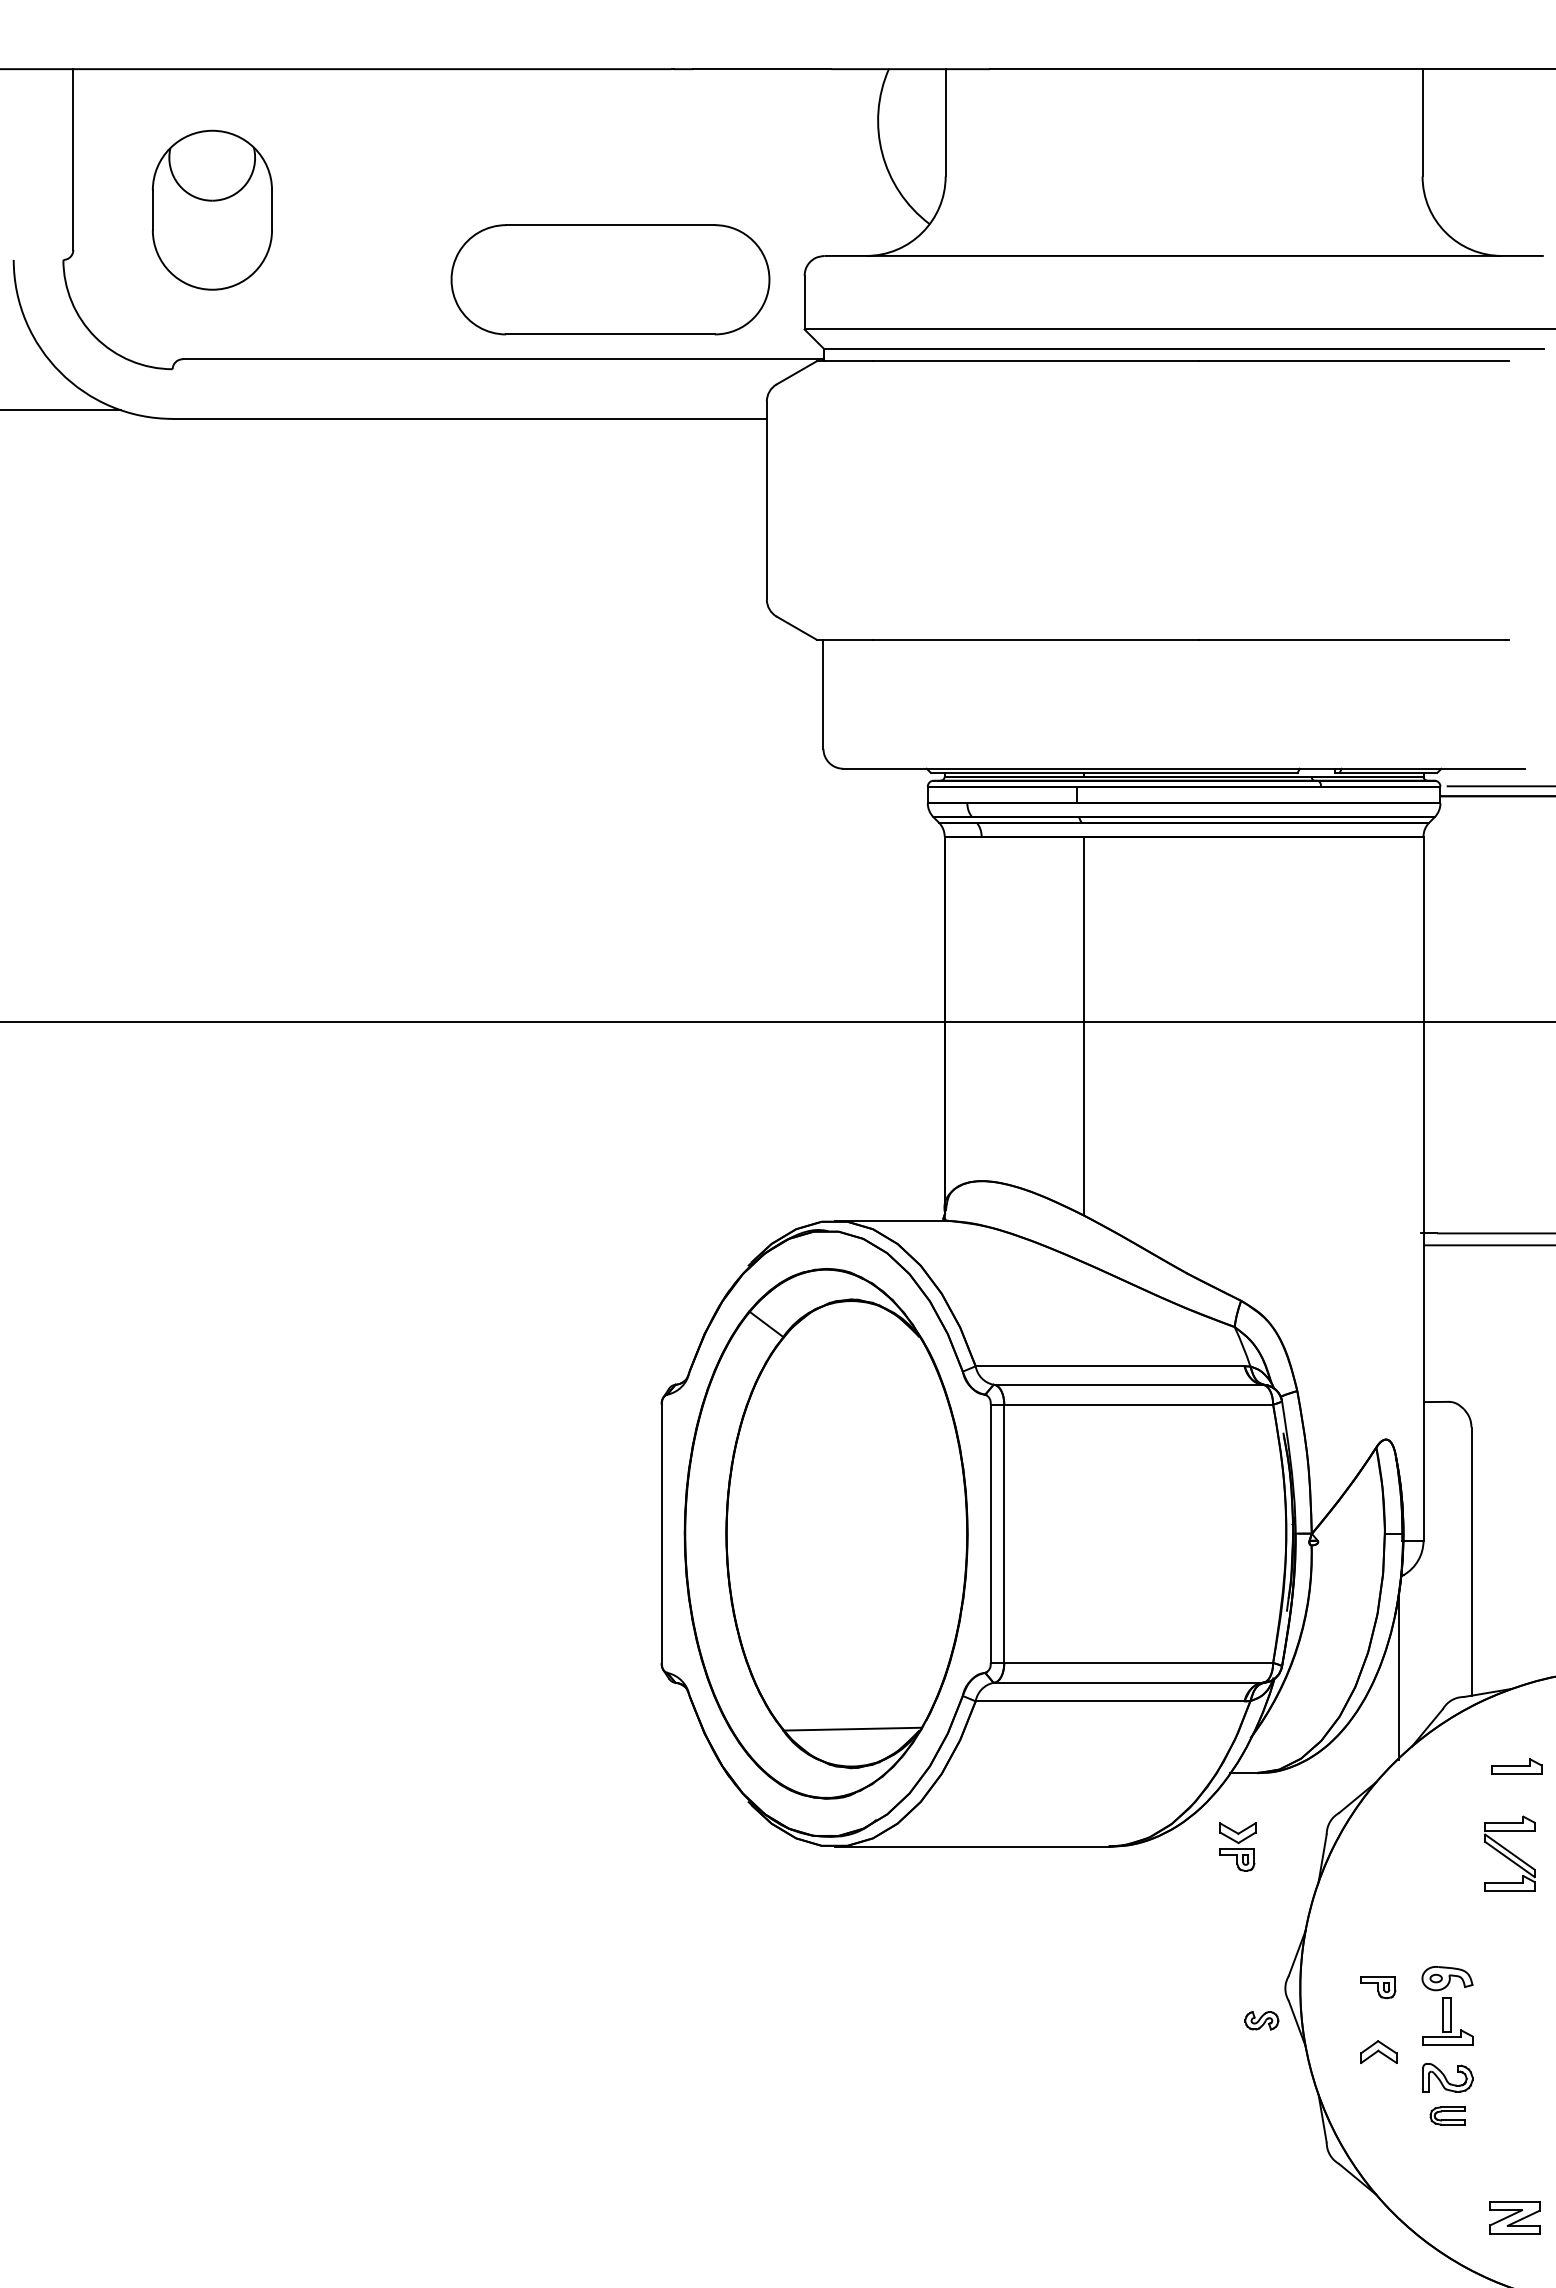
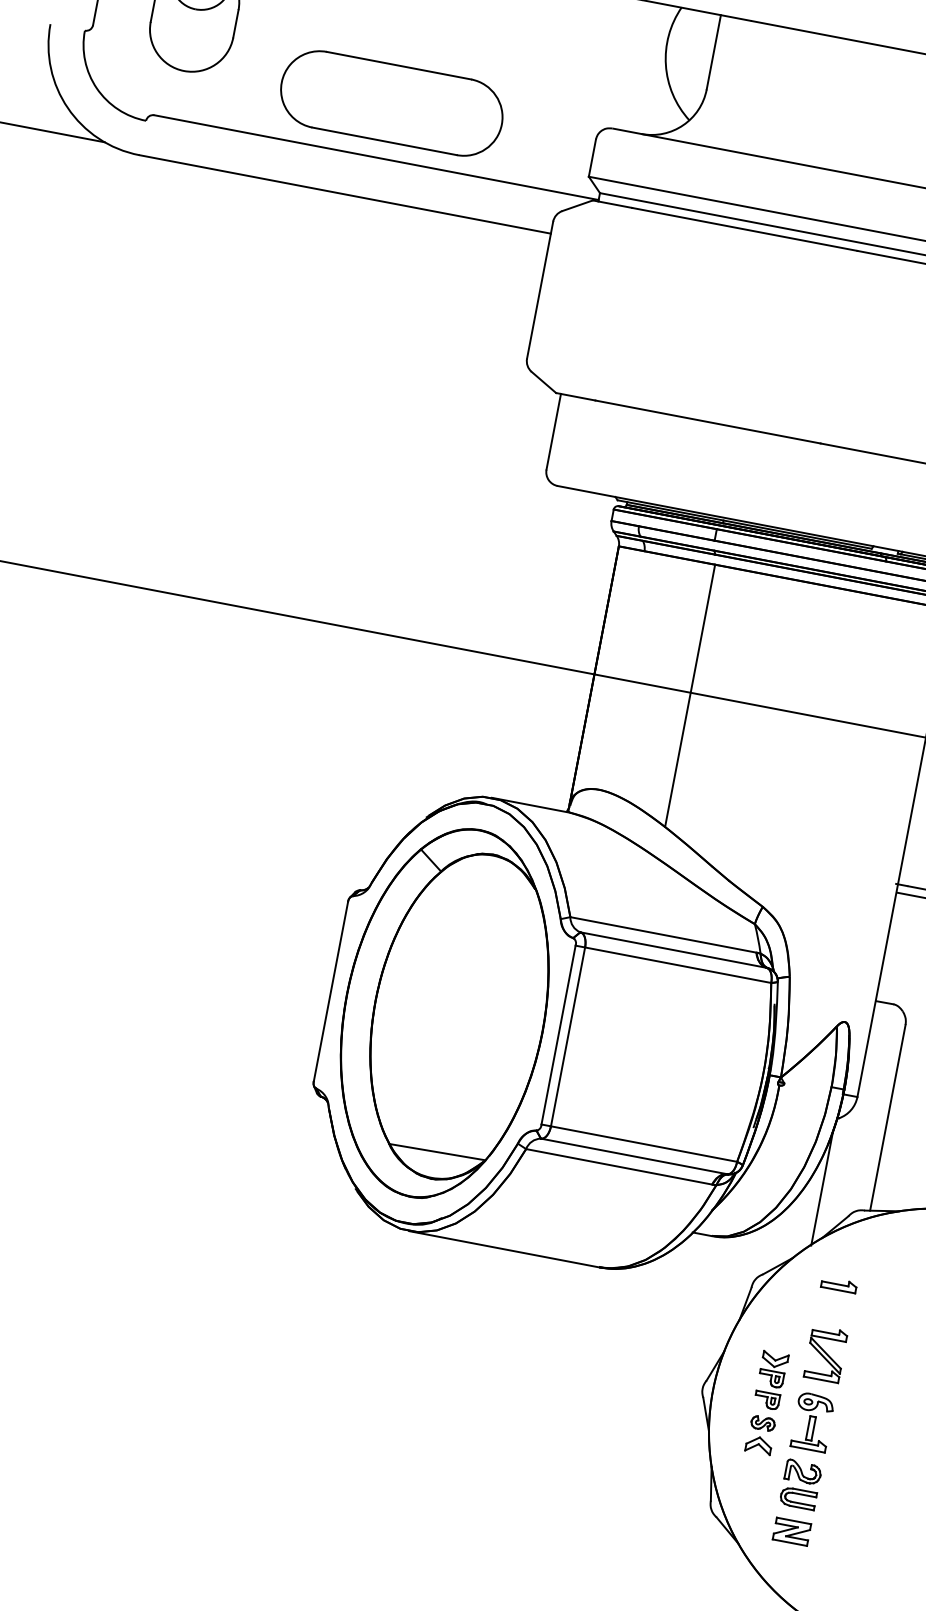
part: (610, 279) -> (391, 103), moved
part: (1516, 1766) -> (838, 1284), moved
part: (1237, 1846) -> (773, 1369), moved
part: (1509, 1853) -> (825, 1354), moved
part: (1261, 2020) -> (762, 1423), moved
part: (1447, 2115) -> (798, 1498), size x1.43
part: (1514, 2217) -> (791, 1531), moved

